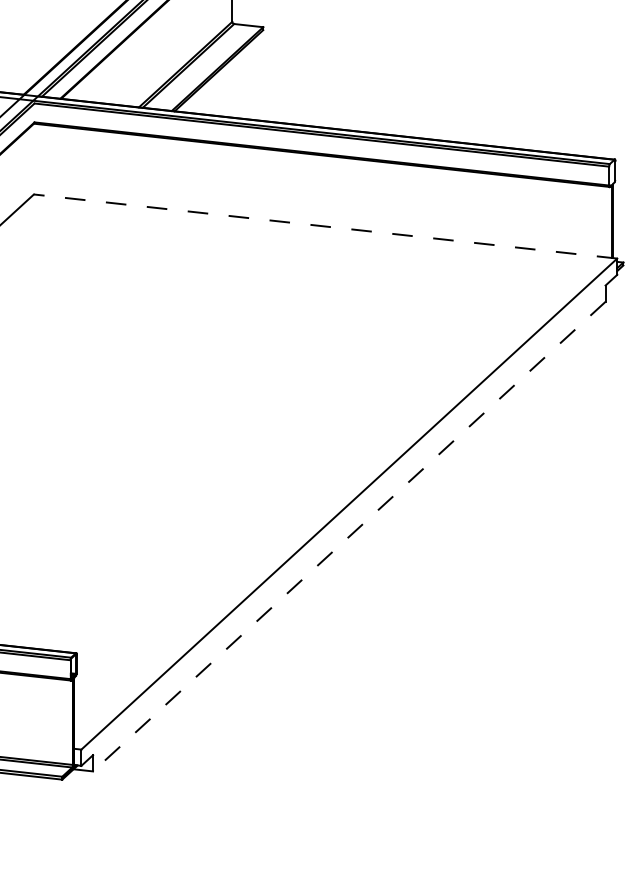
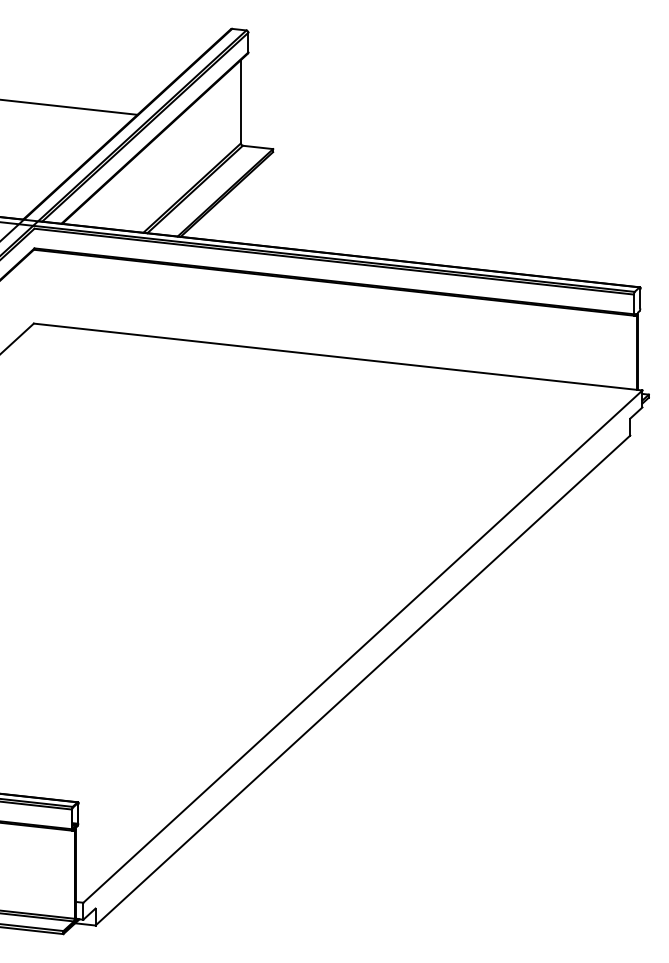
line: (324, 226) -> (337, 356), dashed -> solid
line: (348, 536) -> (362, 680), dashed -> solid

